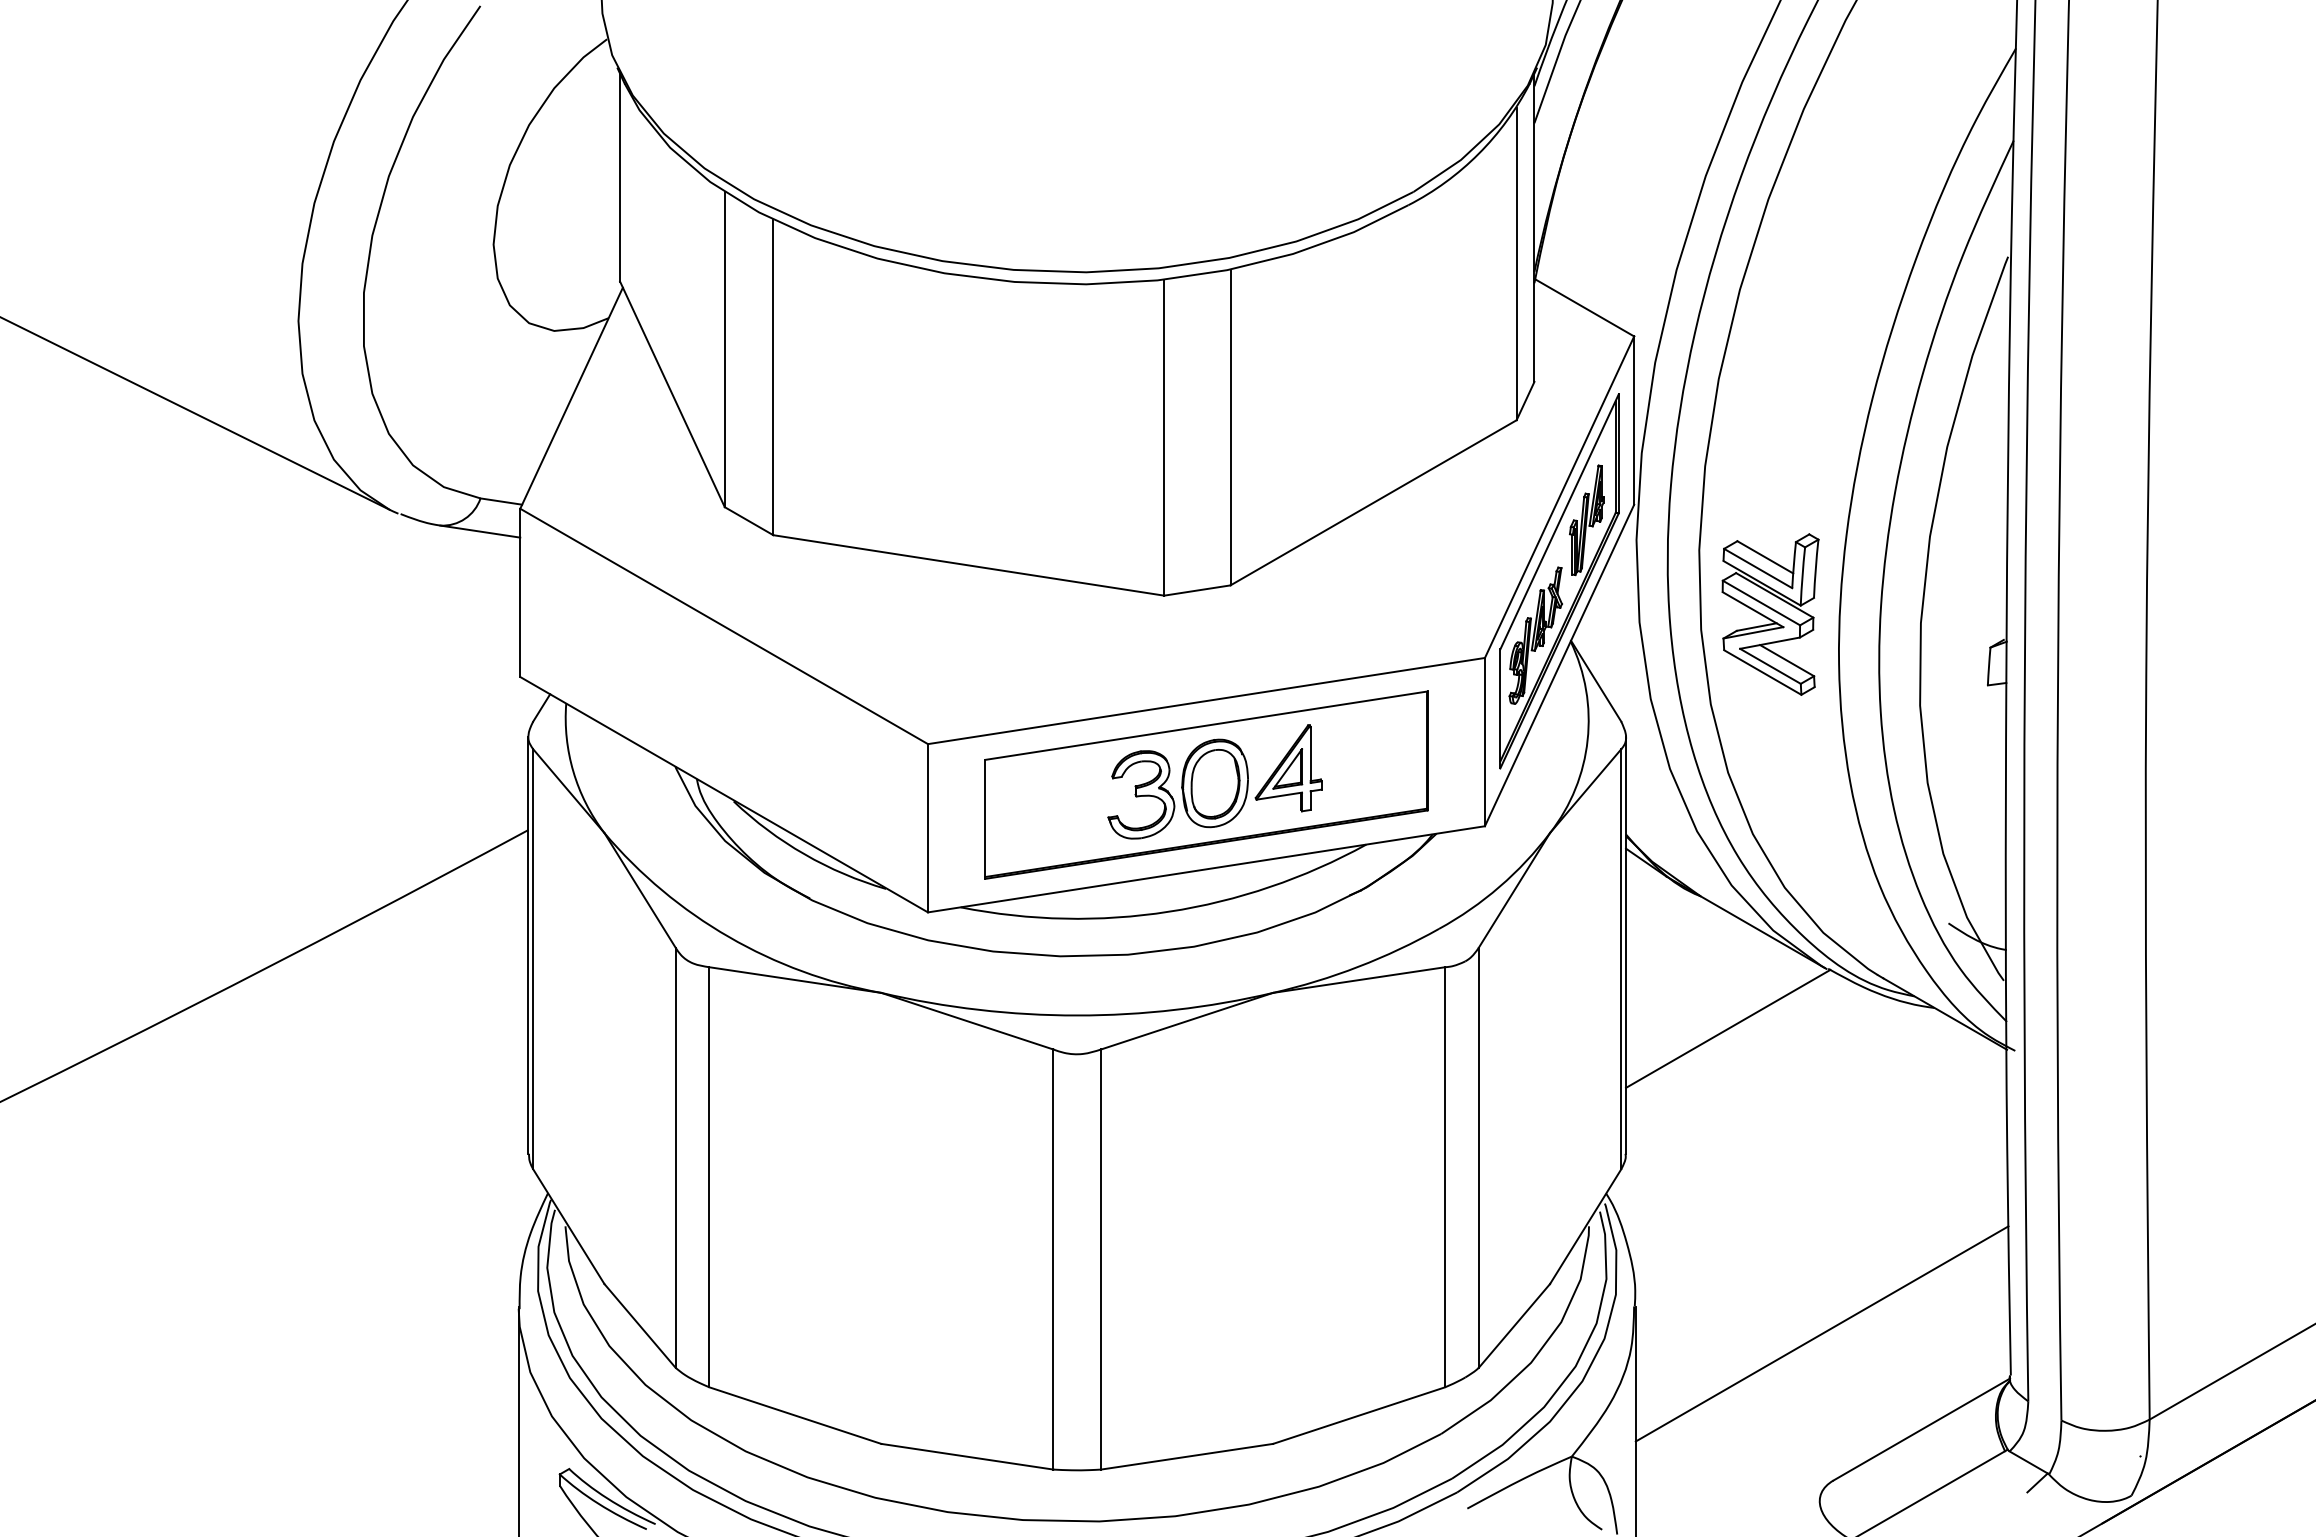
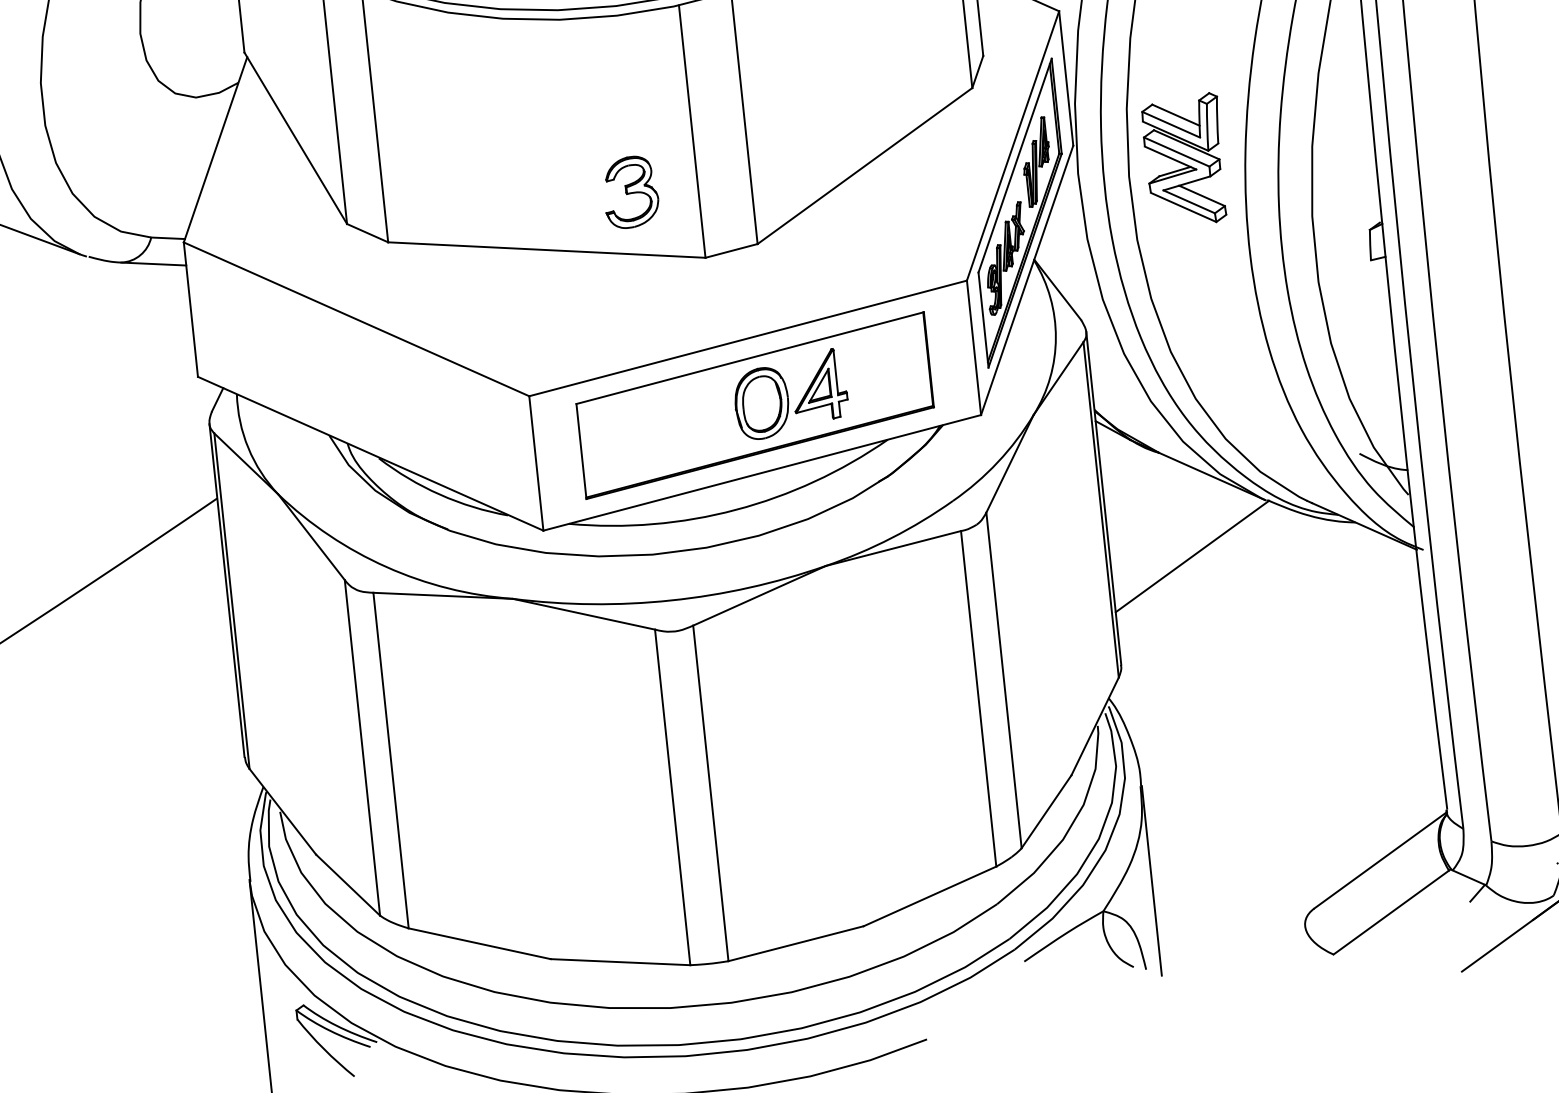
part: (1770, 614) -> (1184, 160), moved
part: (1141, 794) -> (630, 192), moved
line: (1821, 1333) -> (1292, 792), removed

